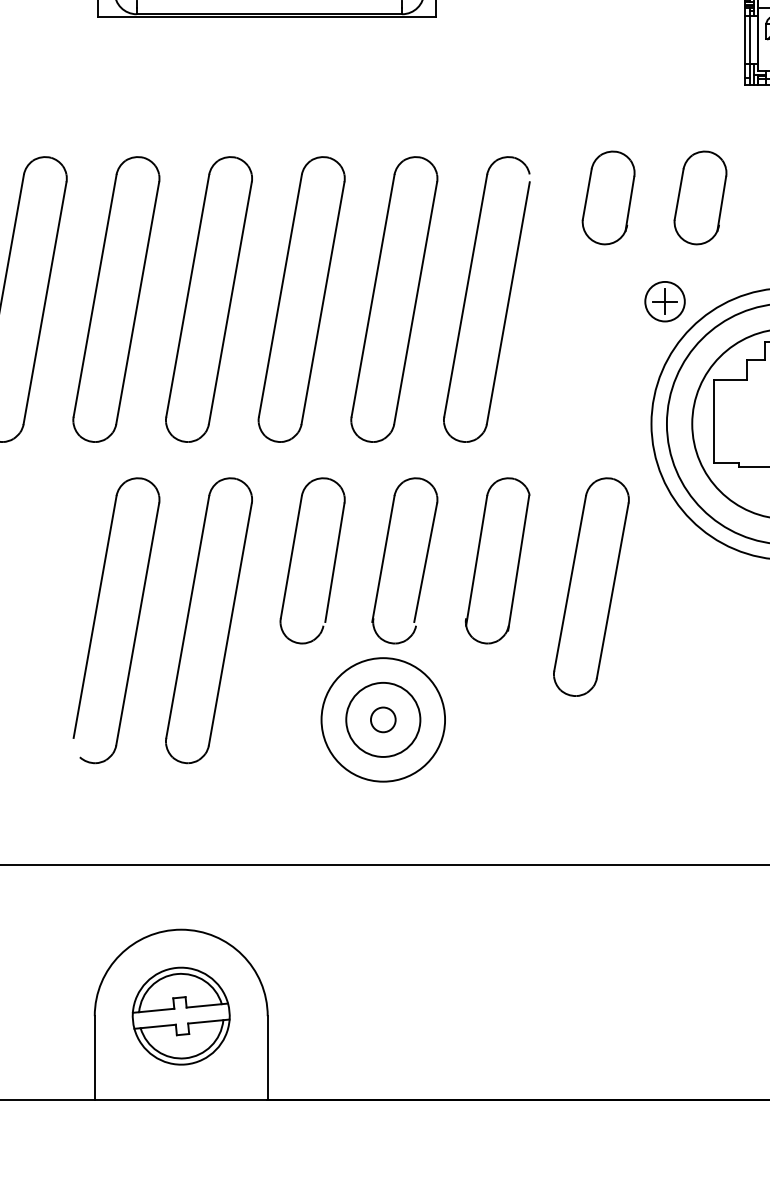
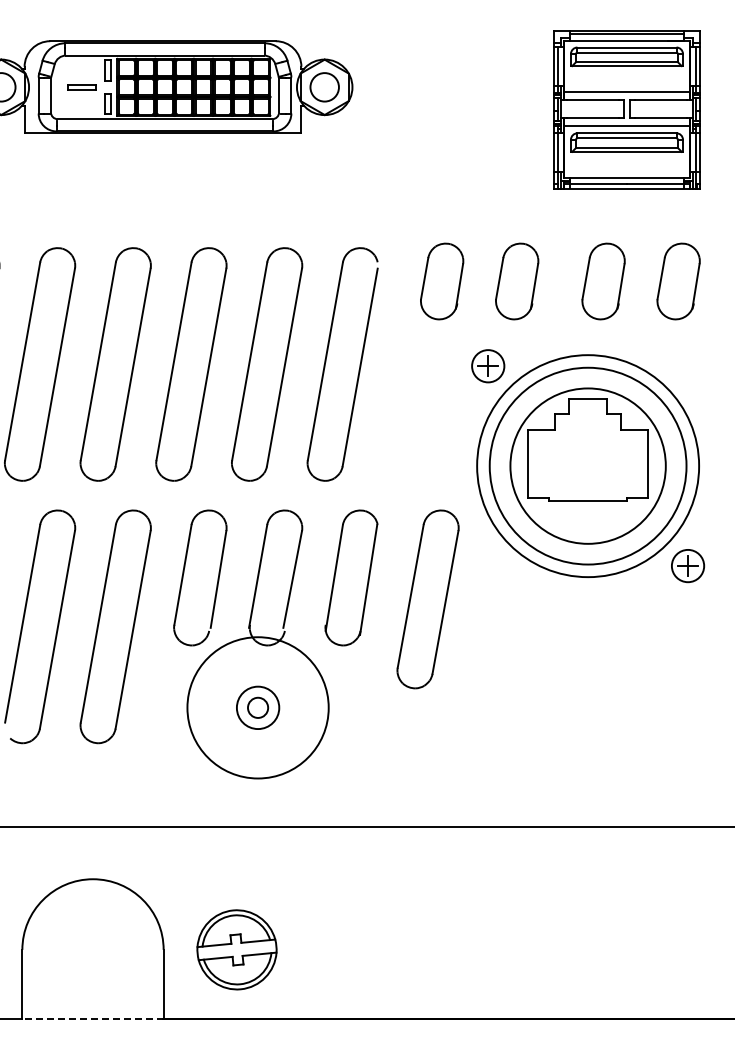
circle: (382, 719) -> (257, 707), size x0.7
circle: (382, 719) -> (257, 707), size x1.4
part: (180, 1015) -> (236, 949), moved
line: (181, 1100) -> (93, 1018), solid -> dashed

